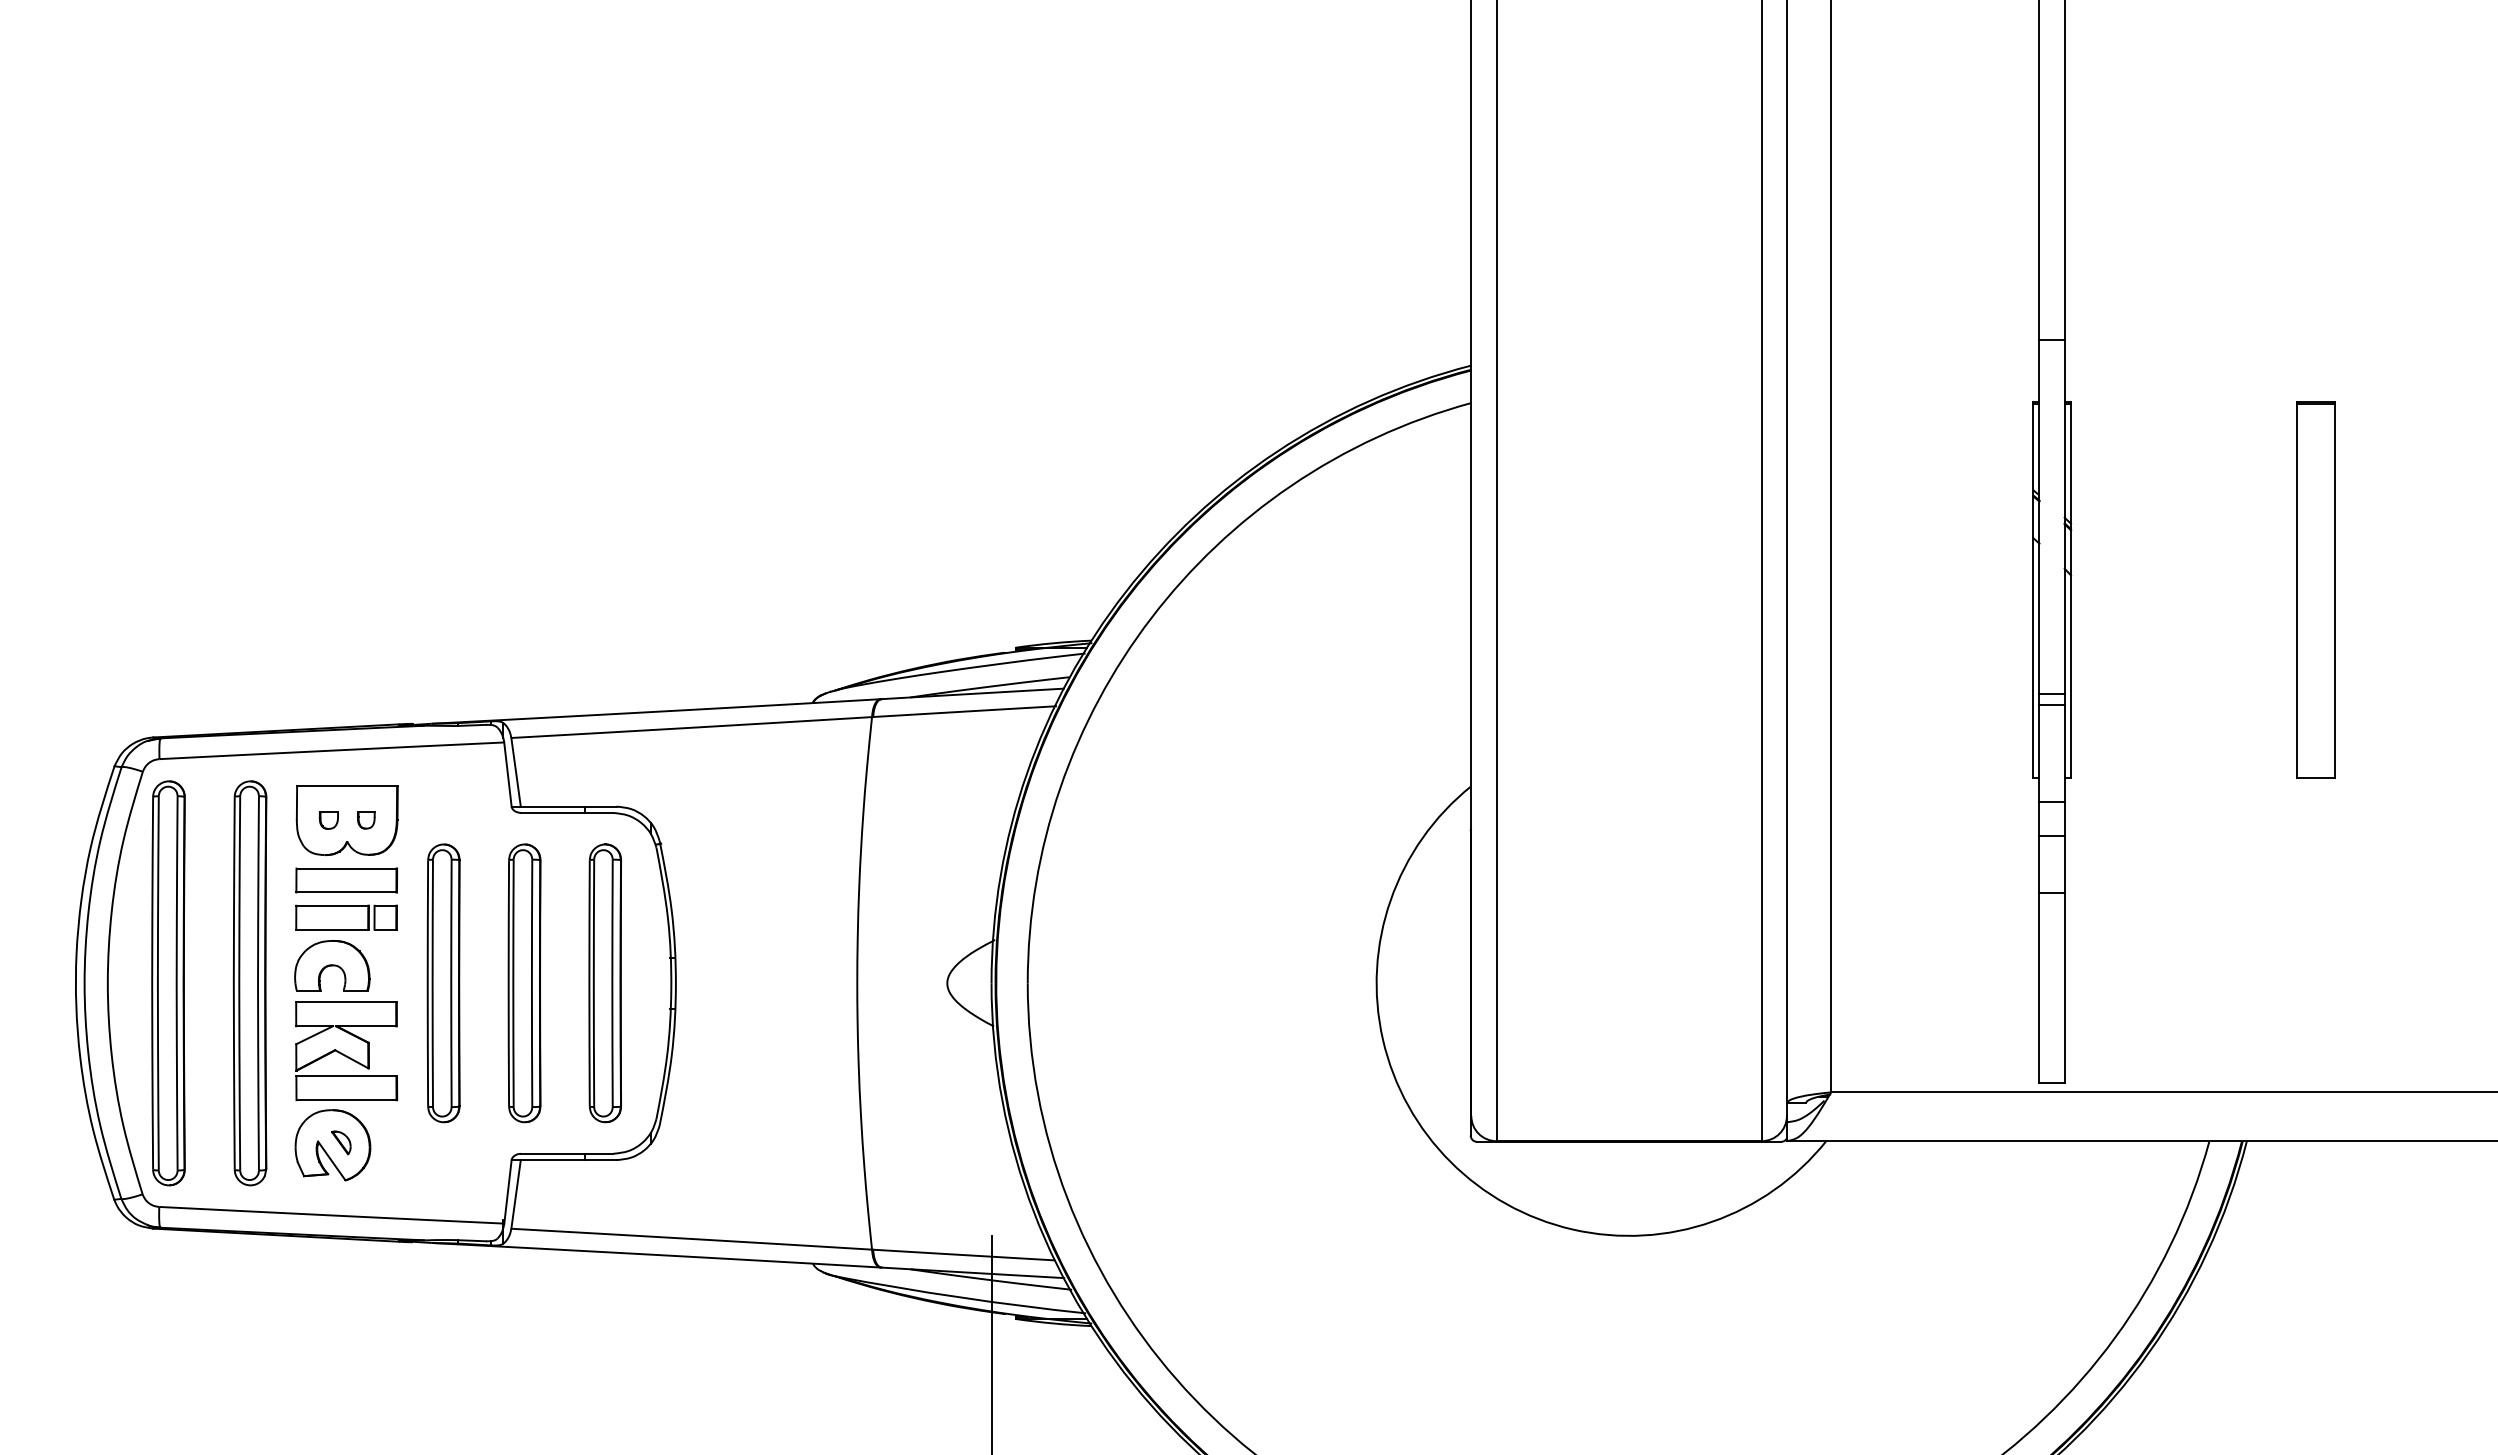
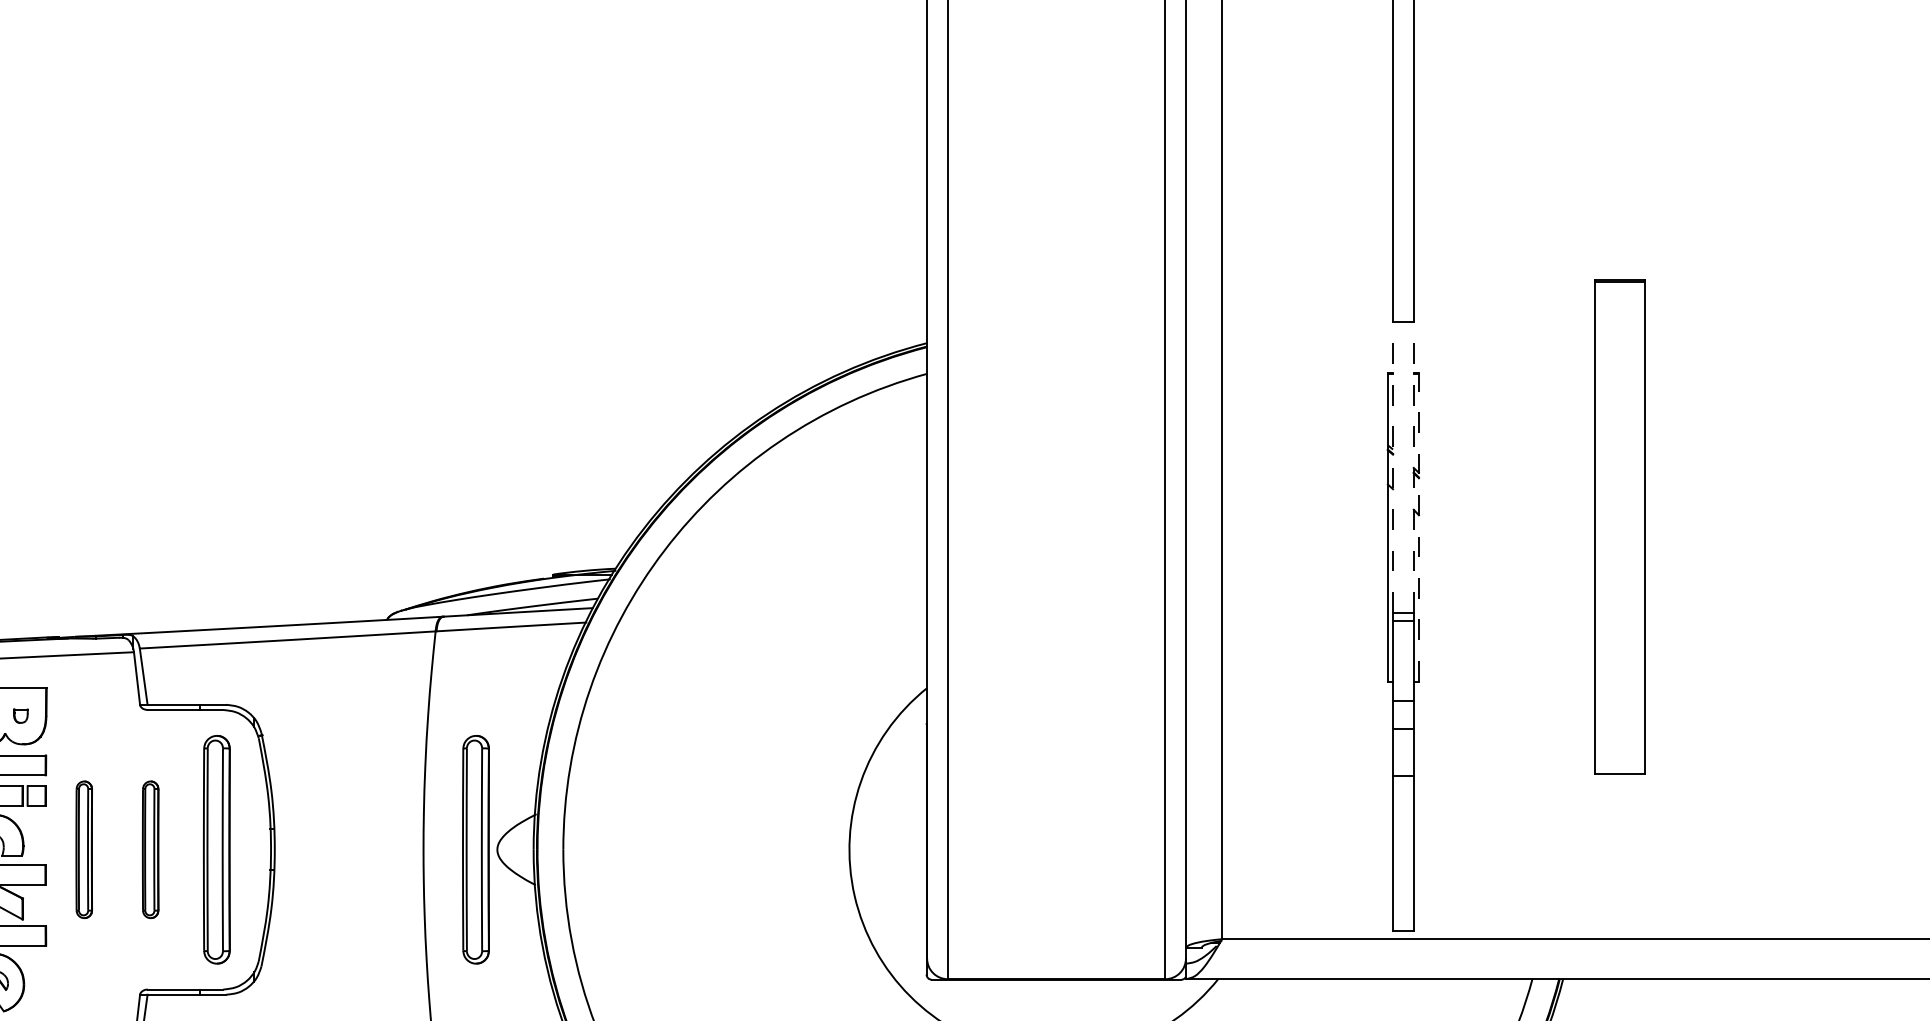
line: (2039, 517) -> (1393, 467), solid -> dashed
line: (2064, 517) -> (1413, 467), solid -> dashed
line: (2071, 589) -> (1419, 526), solid -> dashed
part: (2315, 589) -> (1619, 526), size x1.6
part: (443, 983) -> (84, 849), size x0.6
part: (524, 983) -> (150, 849), size x0.6
part: (920, 983) -> (475, 849), added

